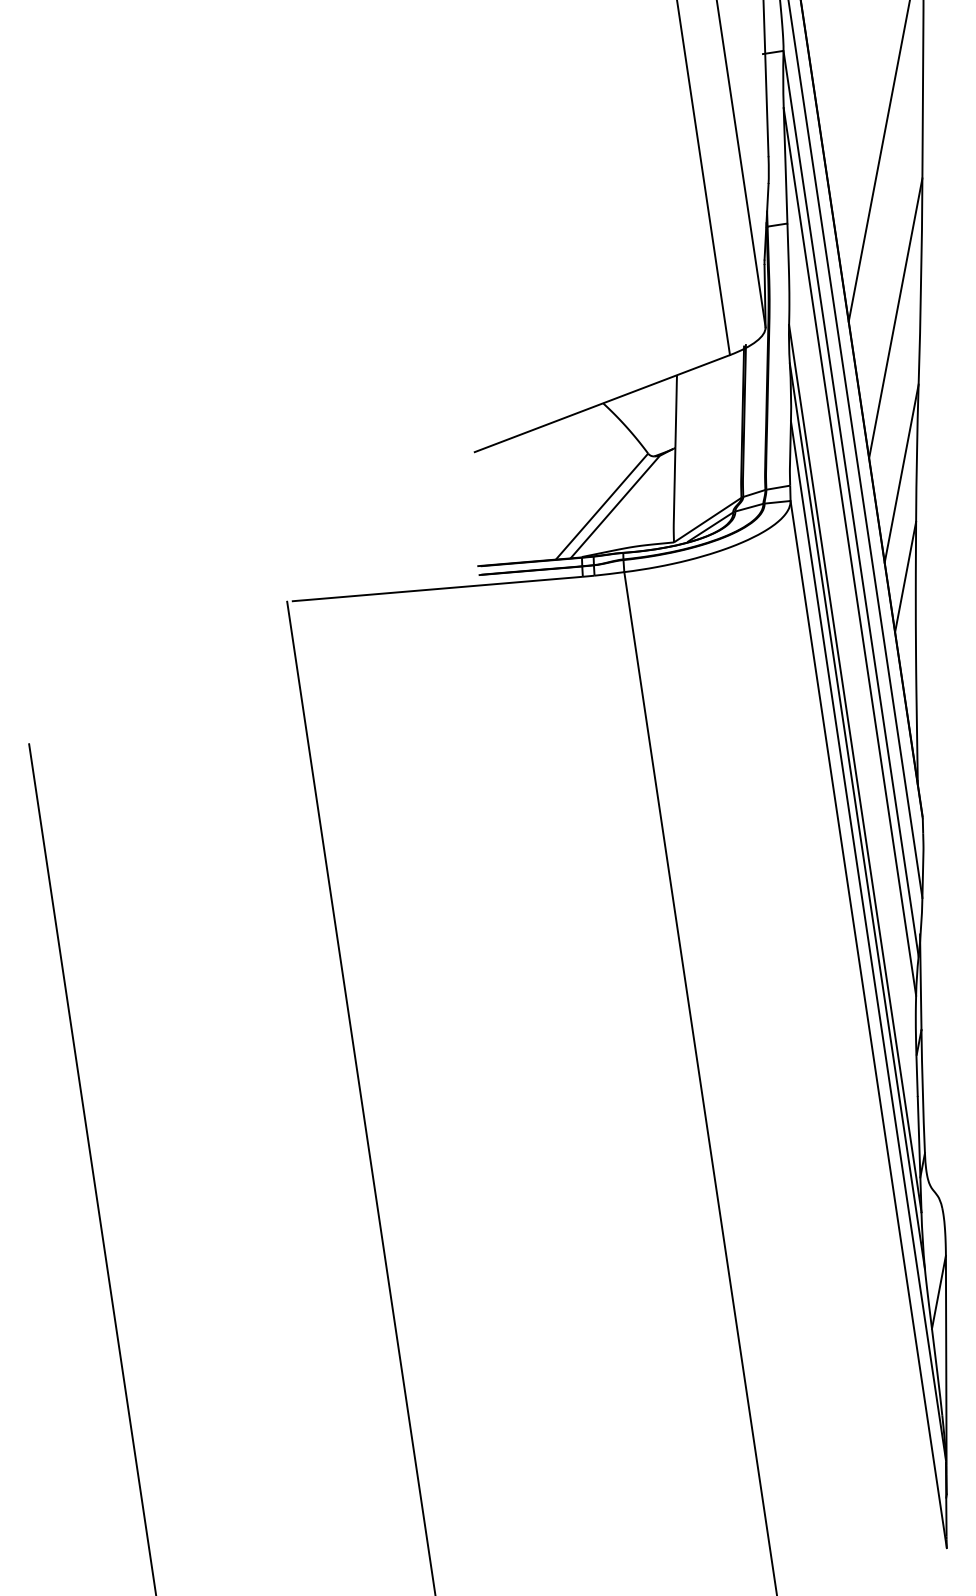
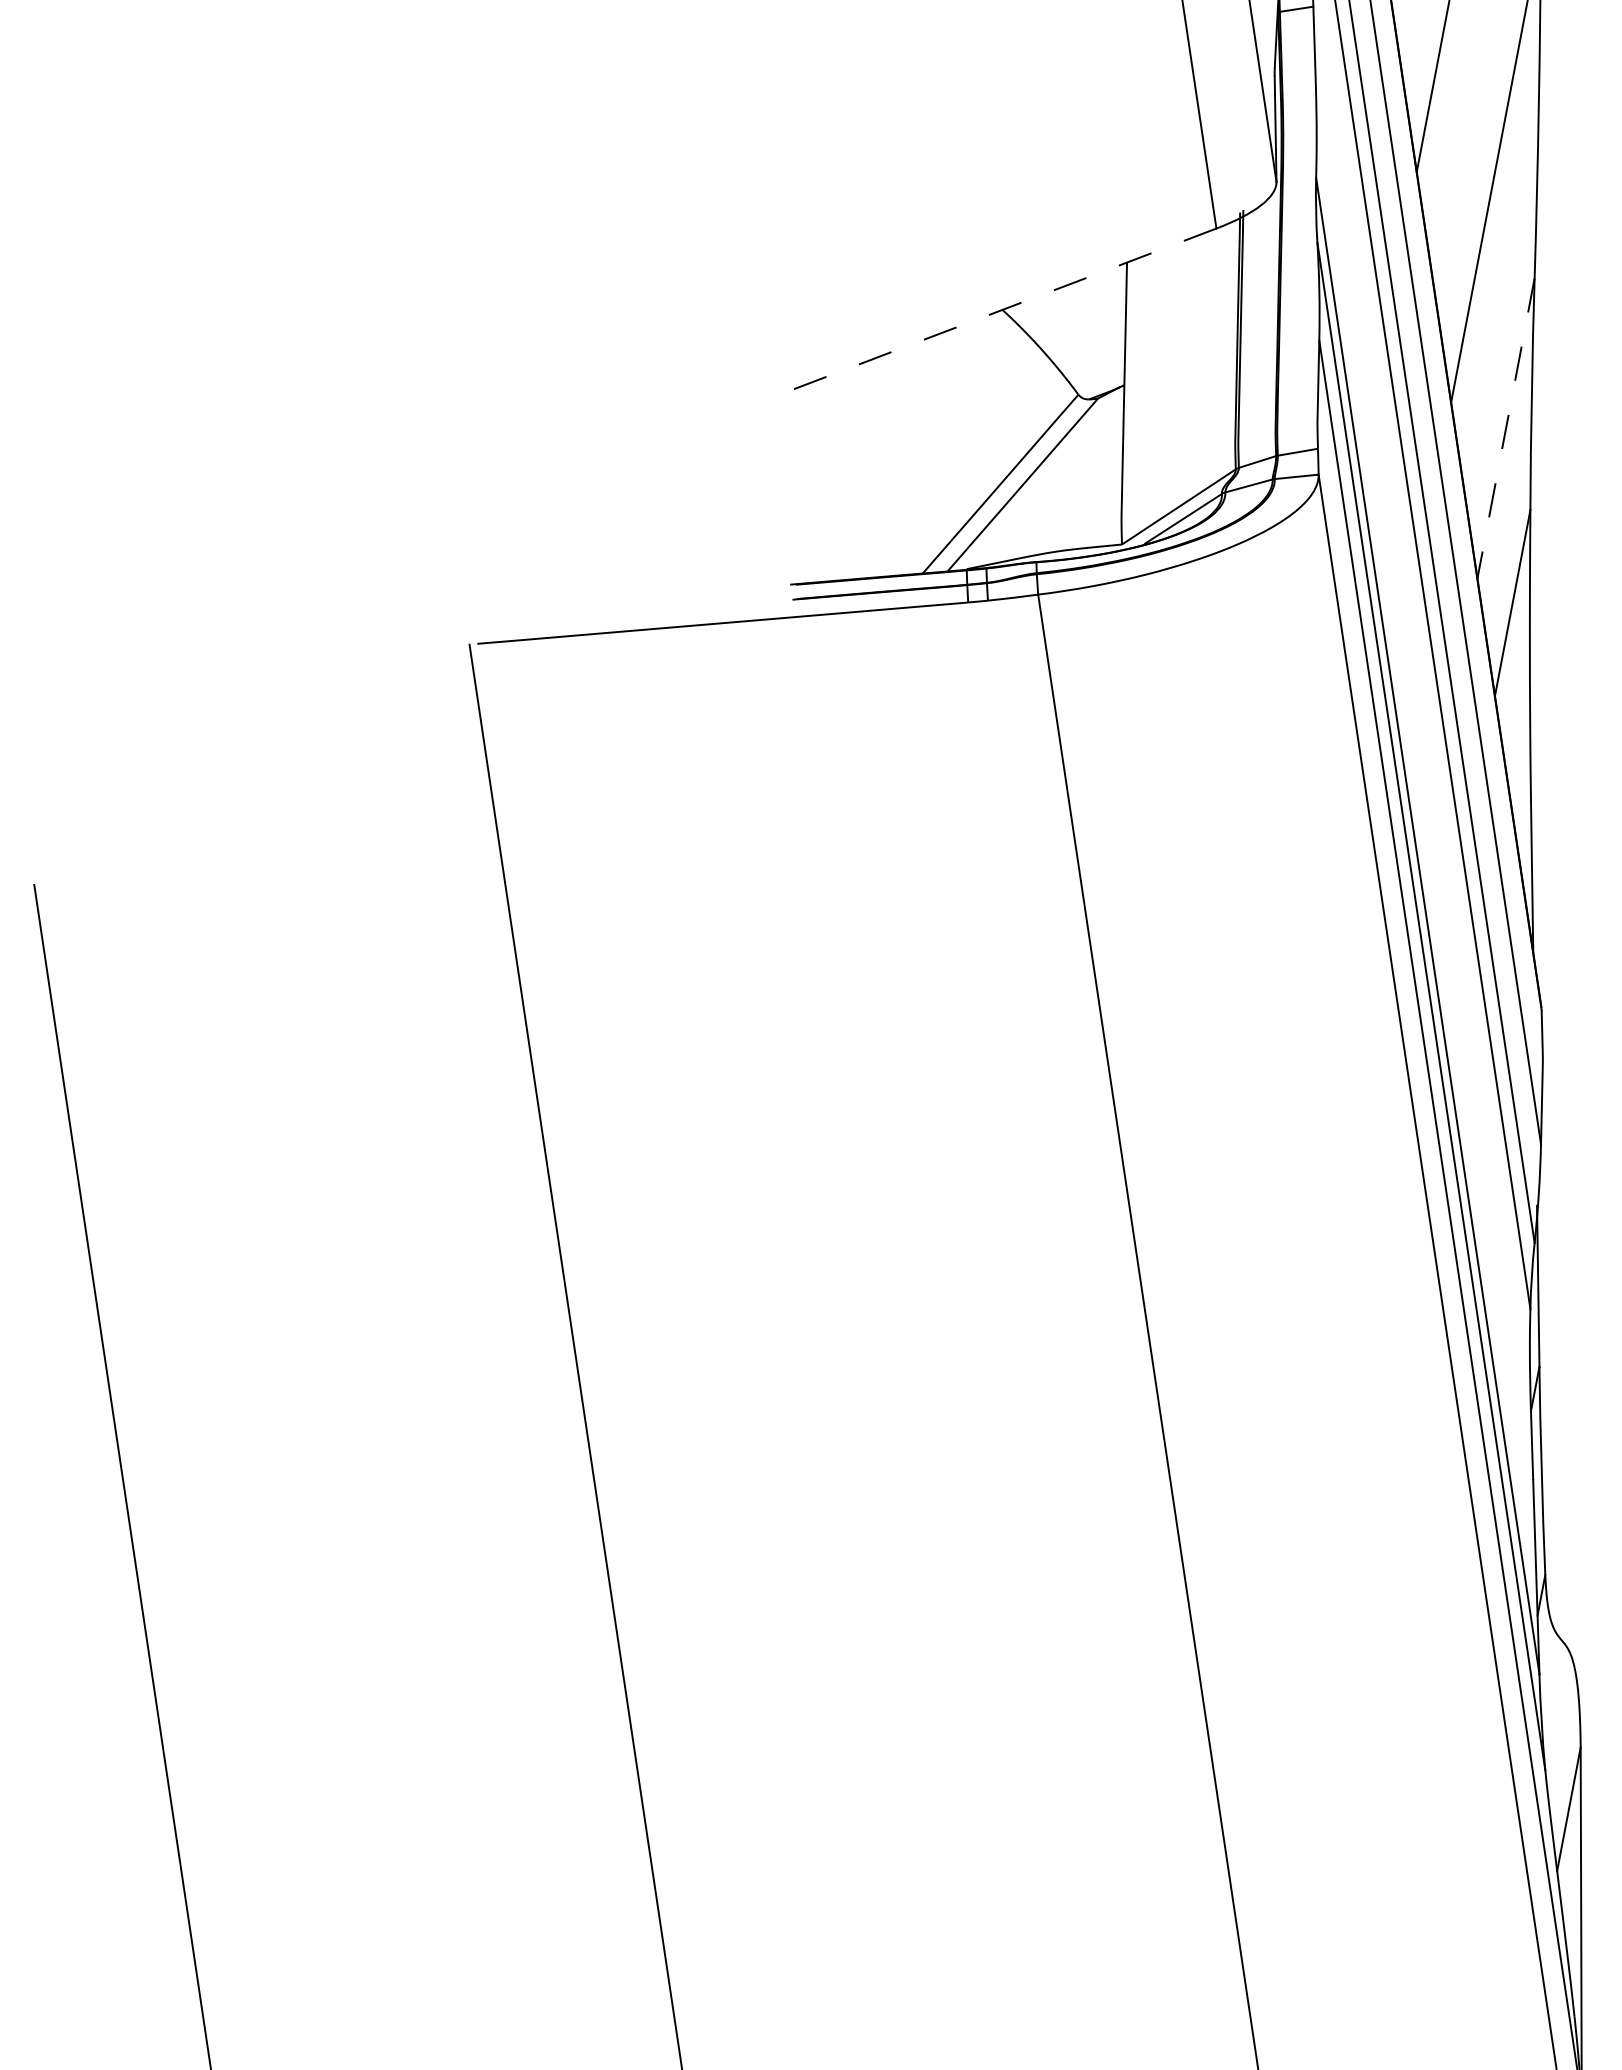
line: (602, 403) -> (1001, 310), solid -> dashed
line: (901, 473) -> (1505, 428), solid -> dashed

